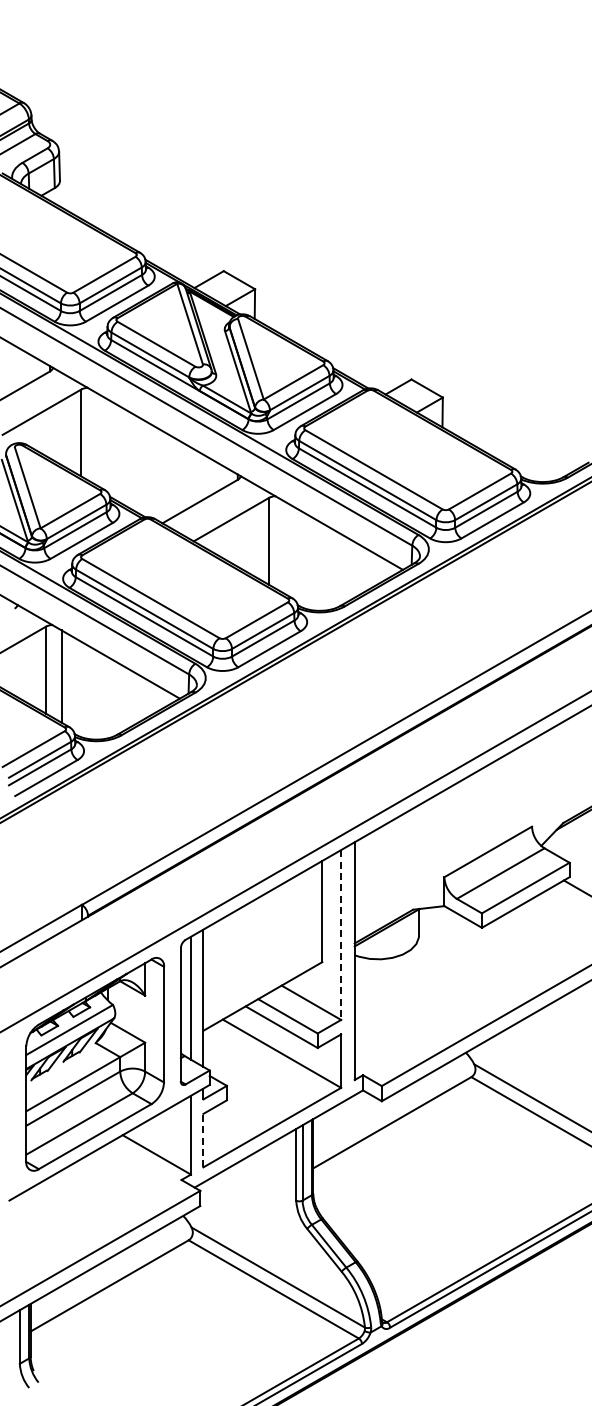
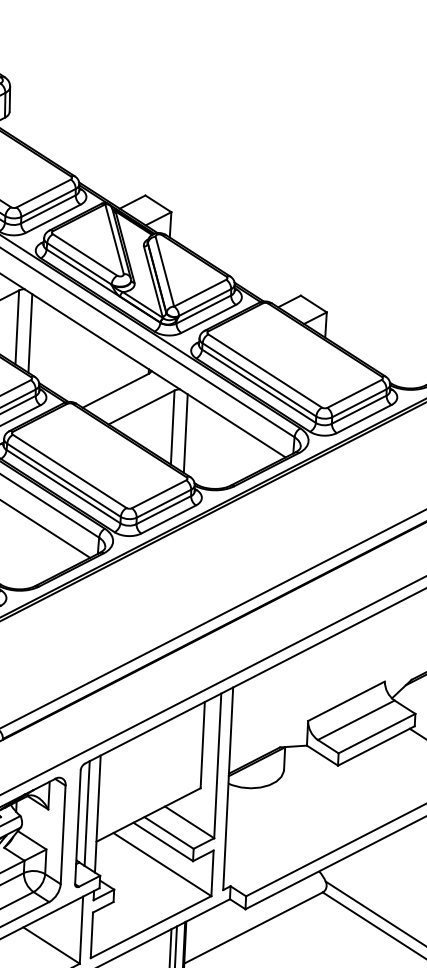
line: (96, 439) -> (30, 333), added
line: (284, 547) -> (185, 433), added
line: (341, 935) -> (218, 766), dashed -> solid
line: (203, 1140) -> (91, 935), dashed -> solid

